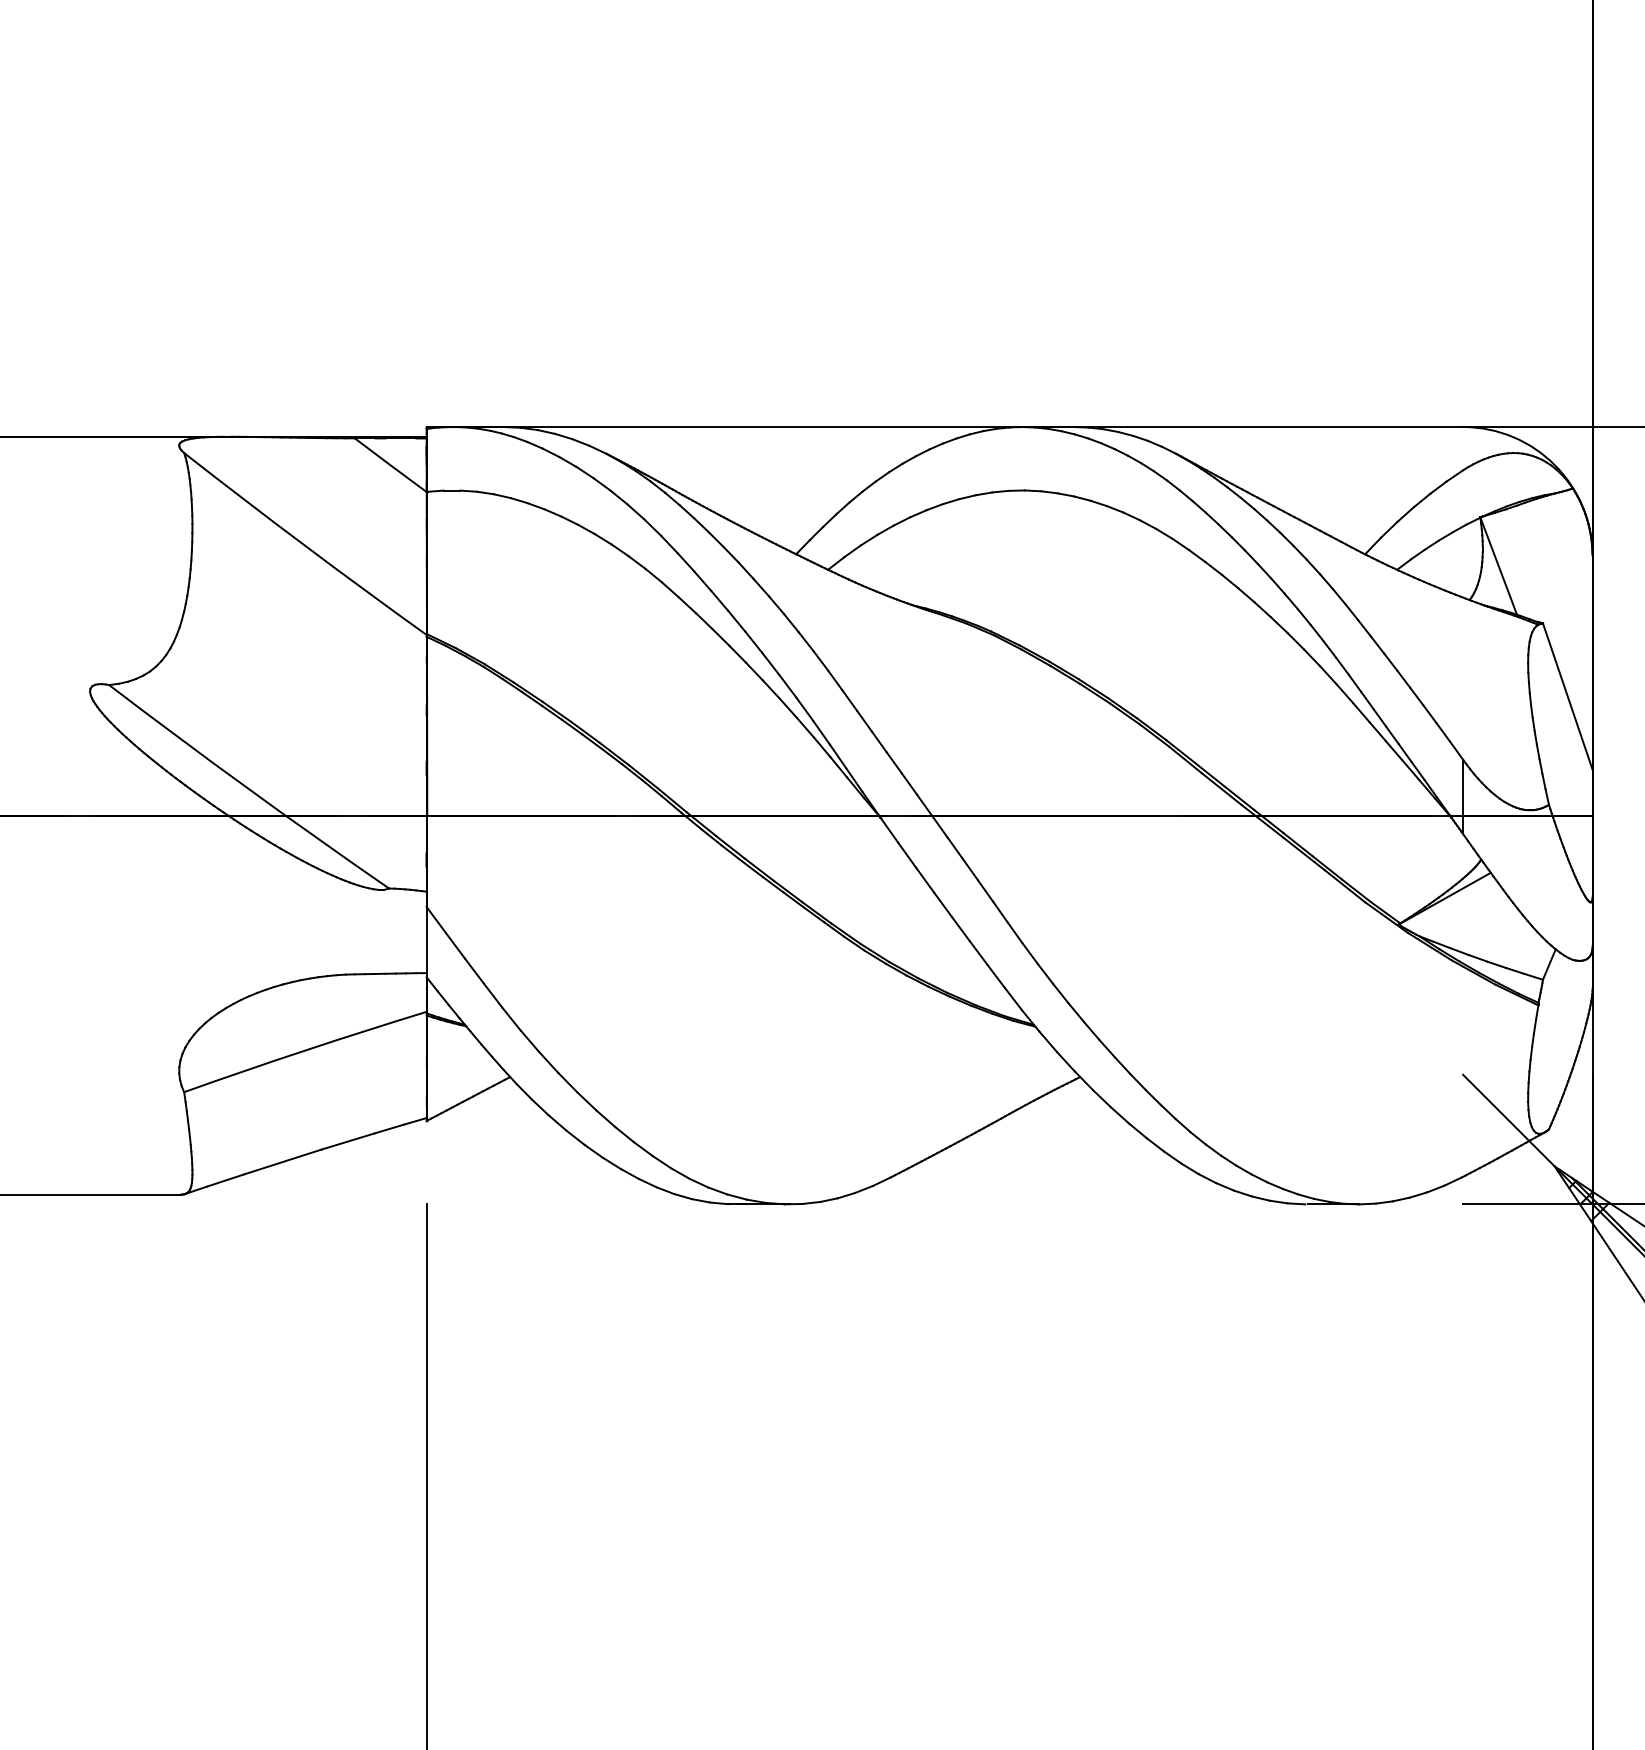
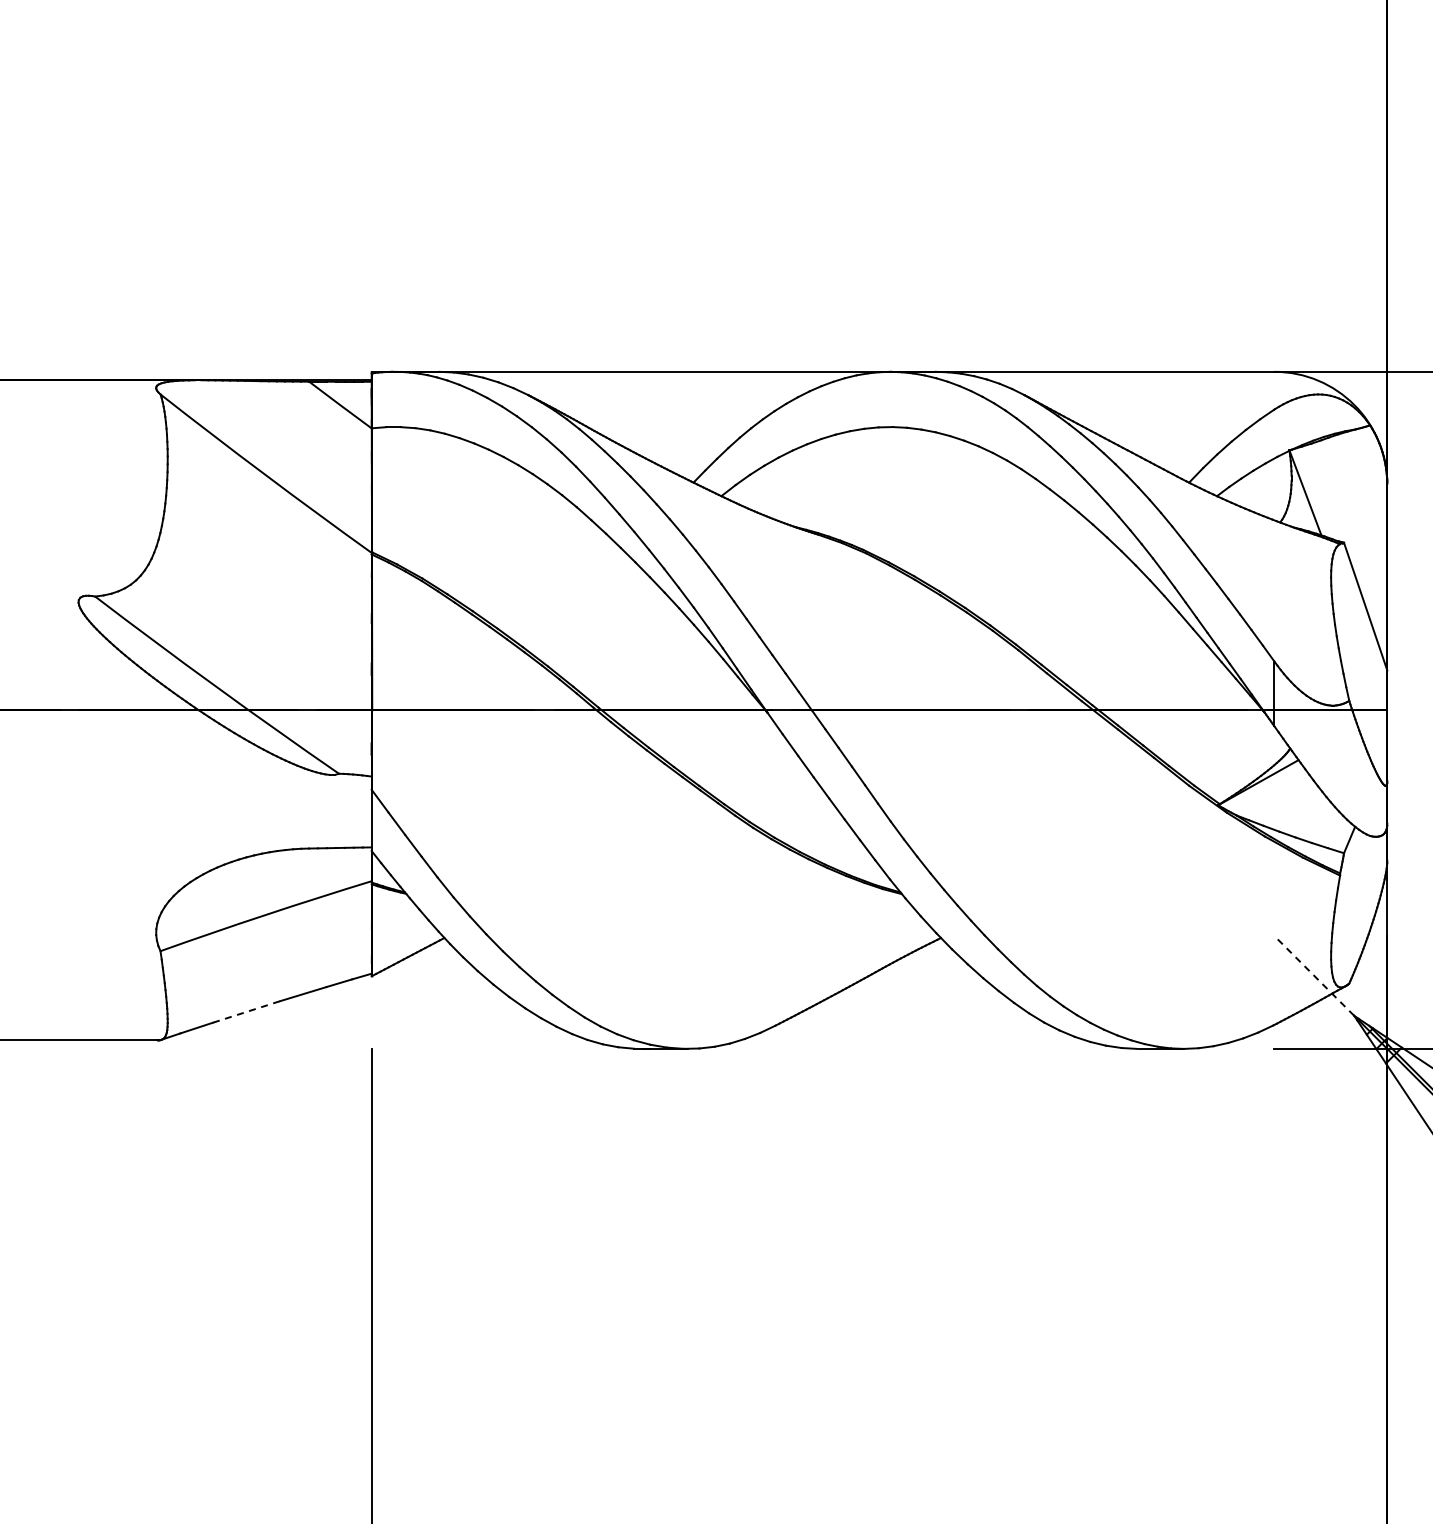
line: (1509, 1120) -> (1314, 975), solid -> dashed
line: (284, 1161) -> (247, 1011), solid -> dashed

